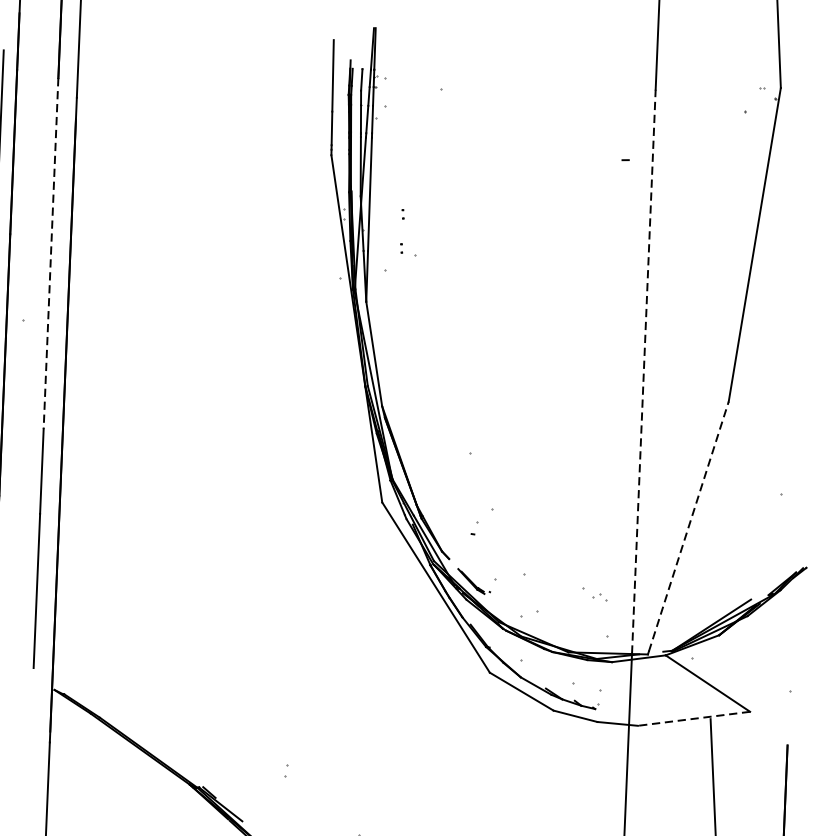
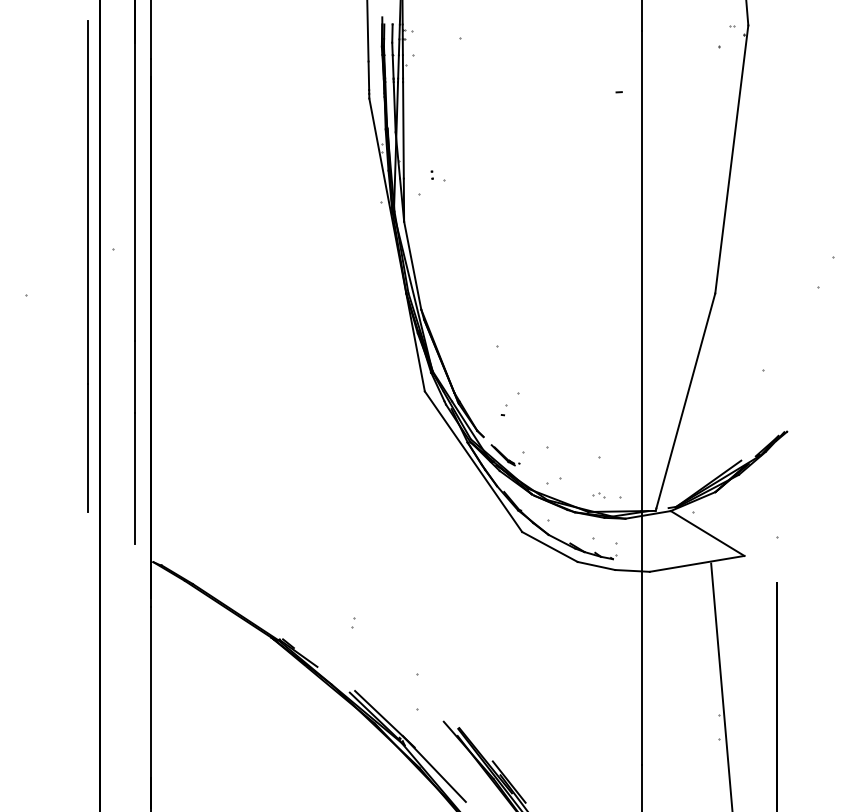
part: (402, 213) -> (431, 145), removed
line: (50, 254) -> (134, 192), dashed -> solid
line: (644, 372) -> (642, 271), dashed -> solid
line: (688, 526) -> (685, 400), dashed -> solid
part: (599, 597) -> (598, 495), moved
line: (693, 718) -> (696, 563), dashed -> solid

